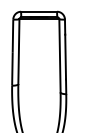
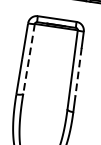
line: (18, 52) -> (28, 59), solid -> dashed
line: (65, 57) -> (78, 72), solid -> dashed

